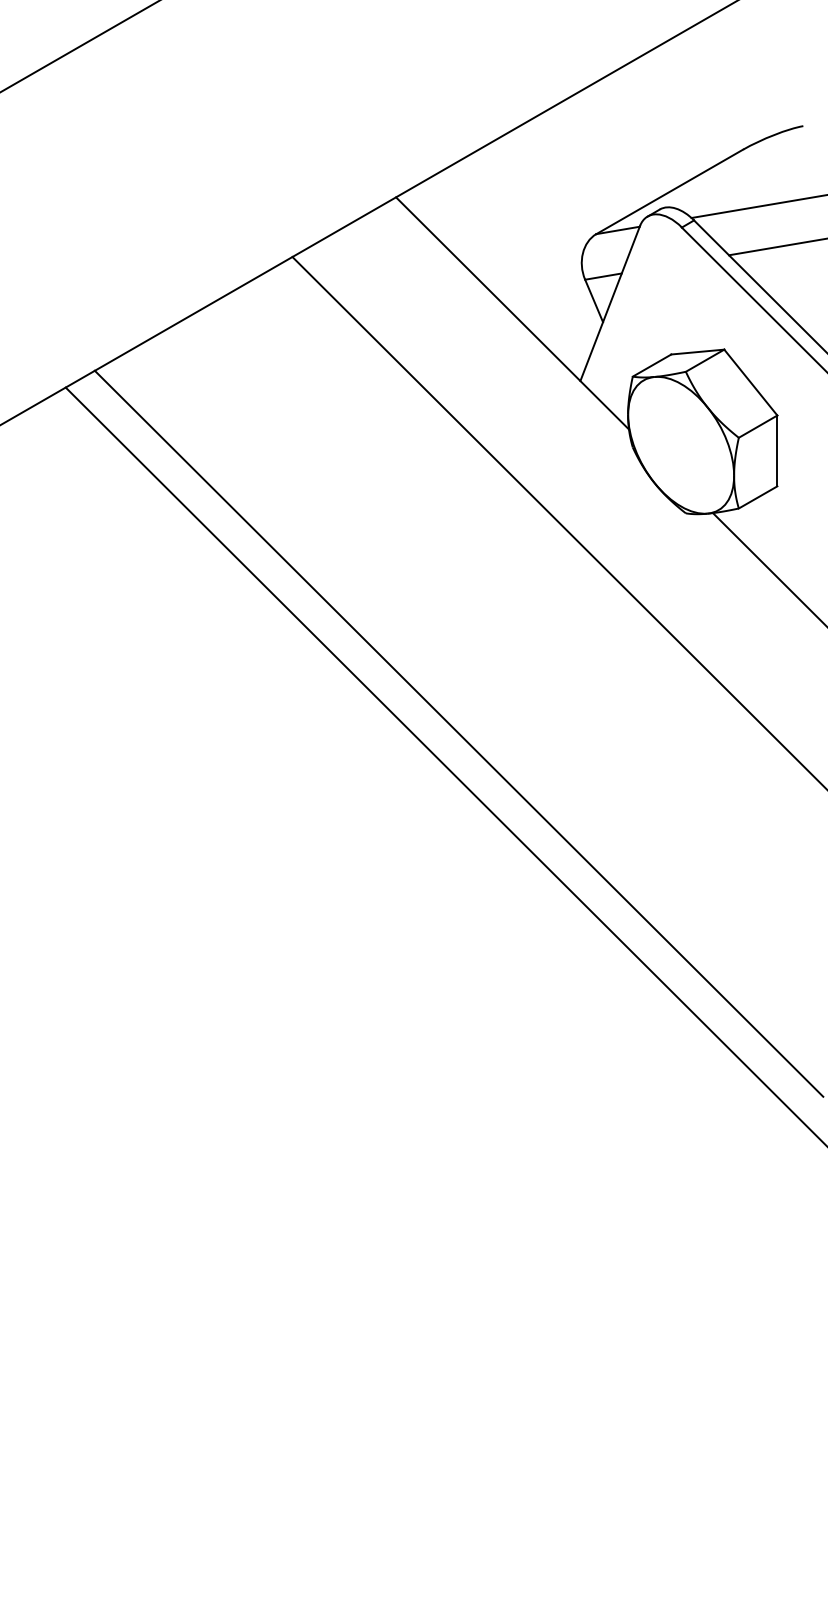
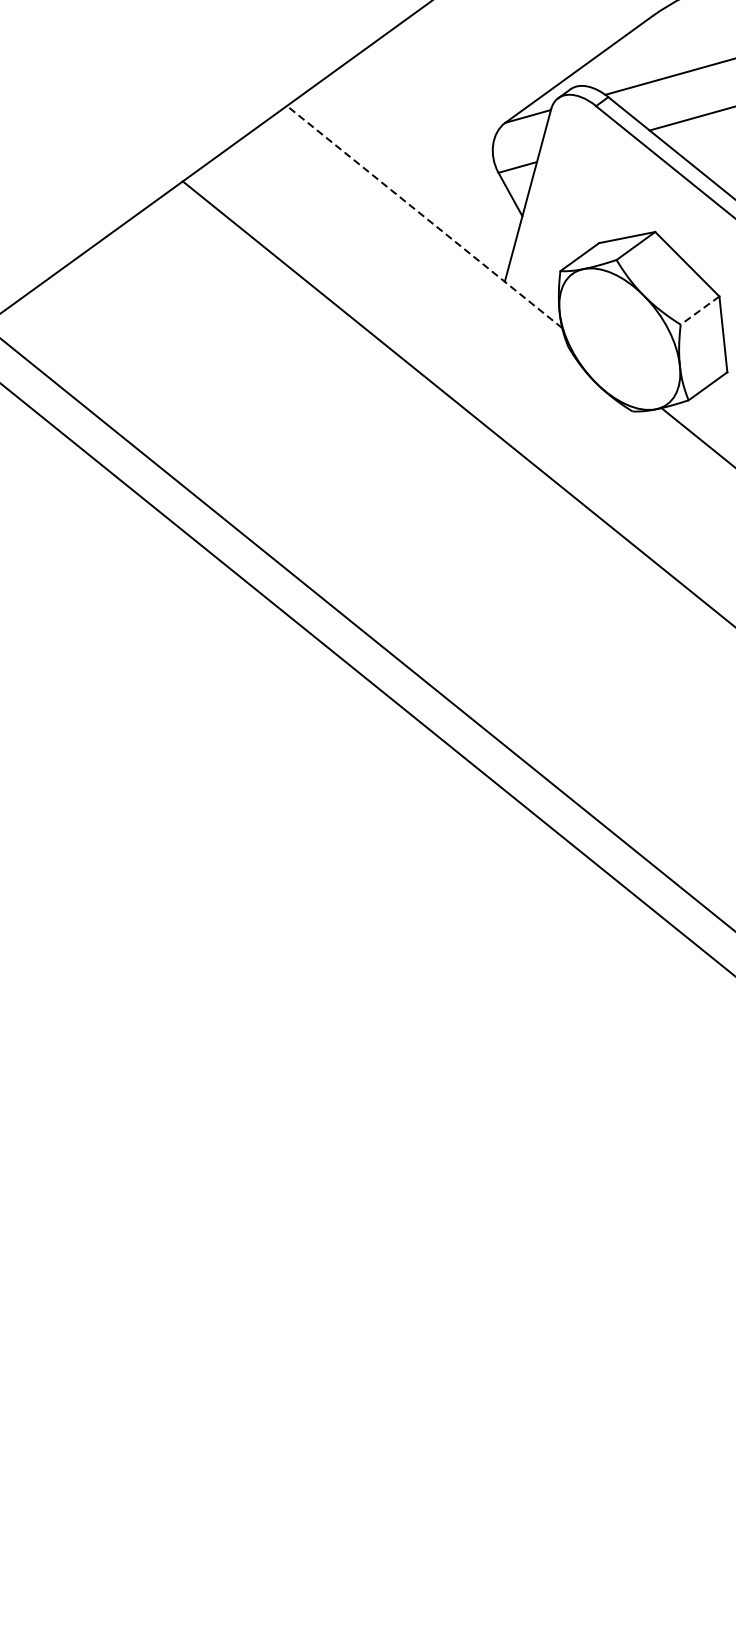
line: (512, 313) -> (424, 217), solid -> dashed
line: (757, 426) -> (699, 310), solid -> dashed

